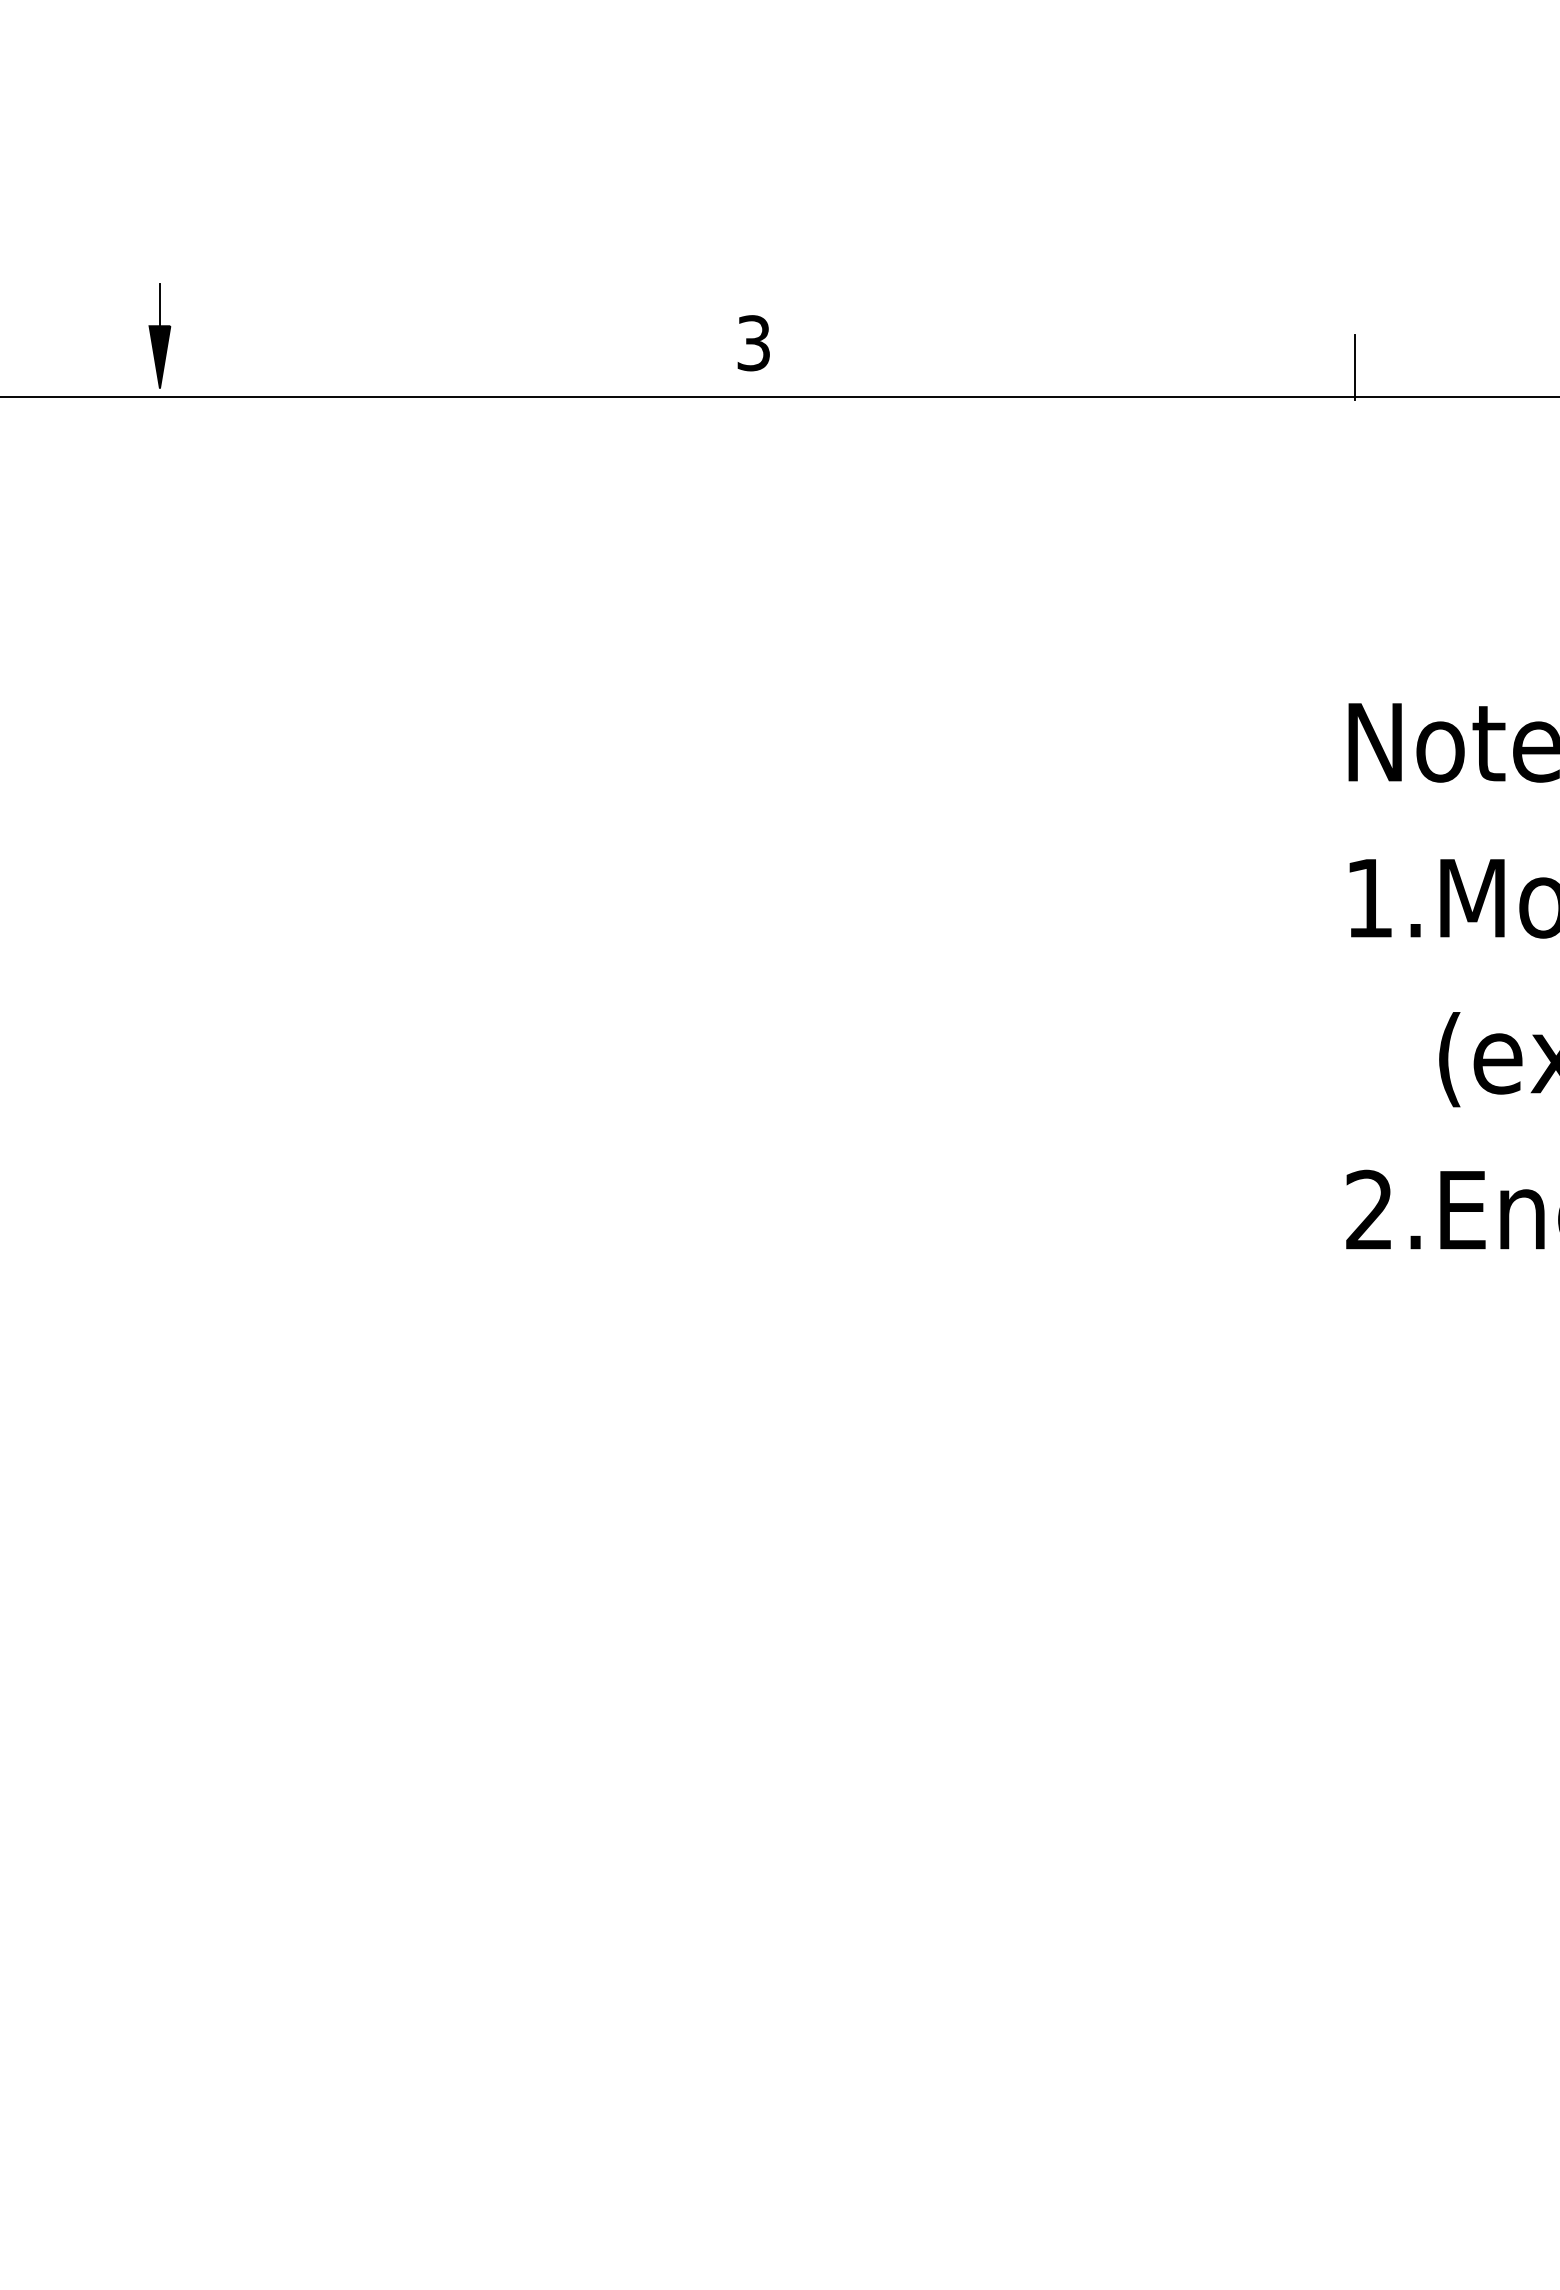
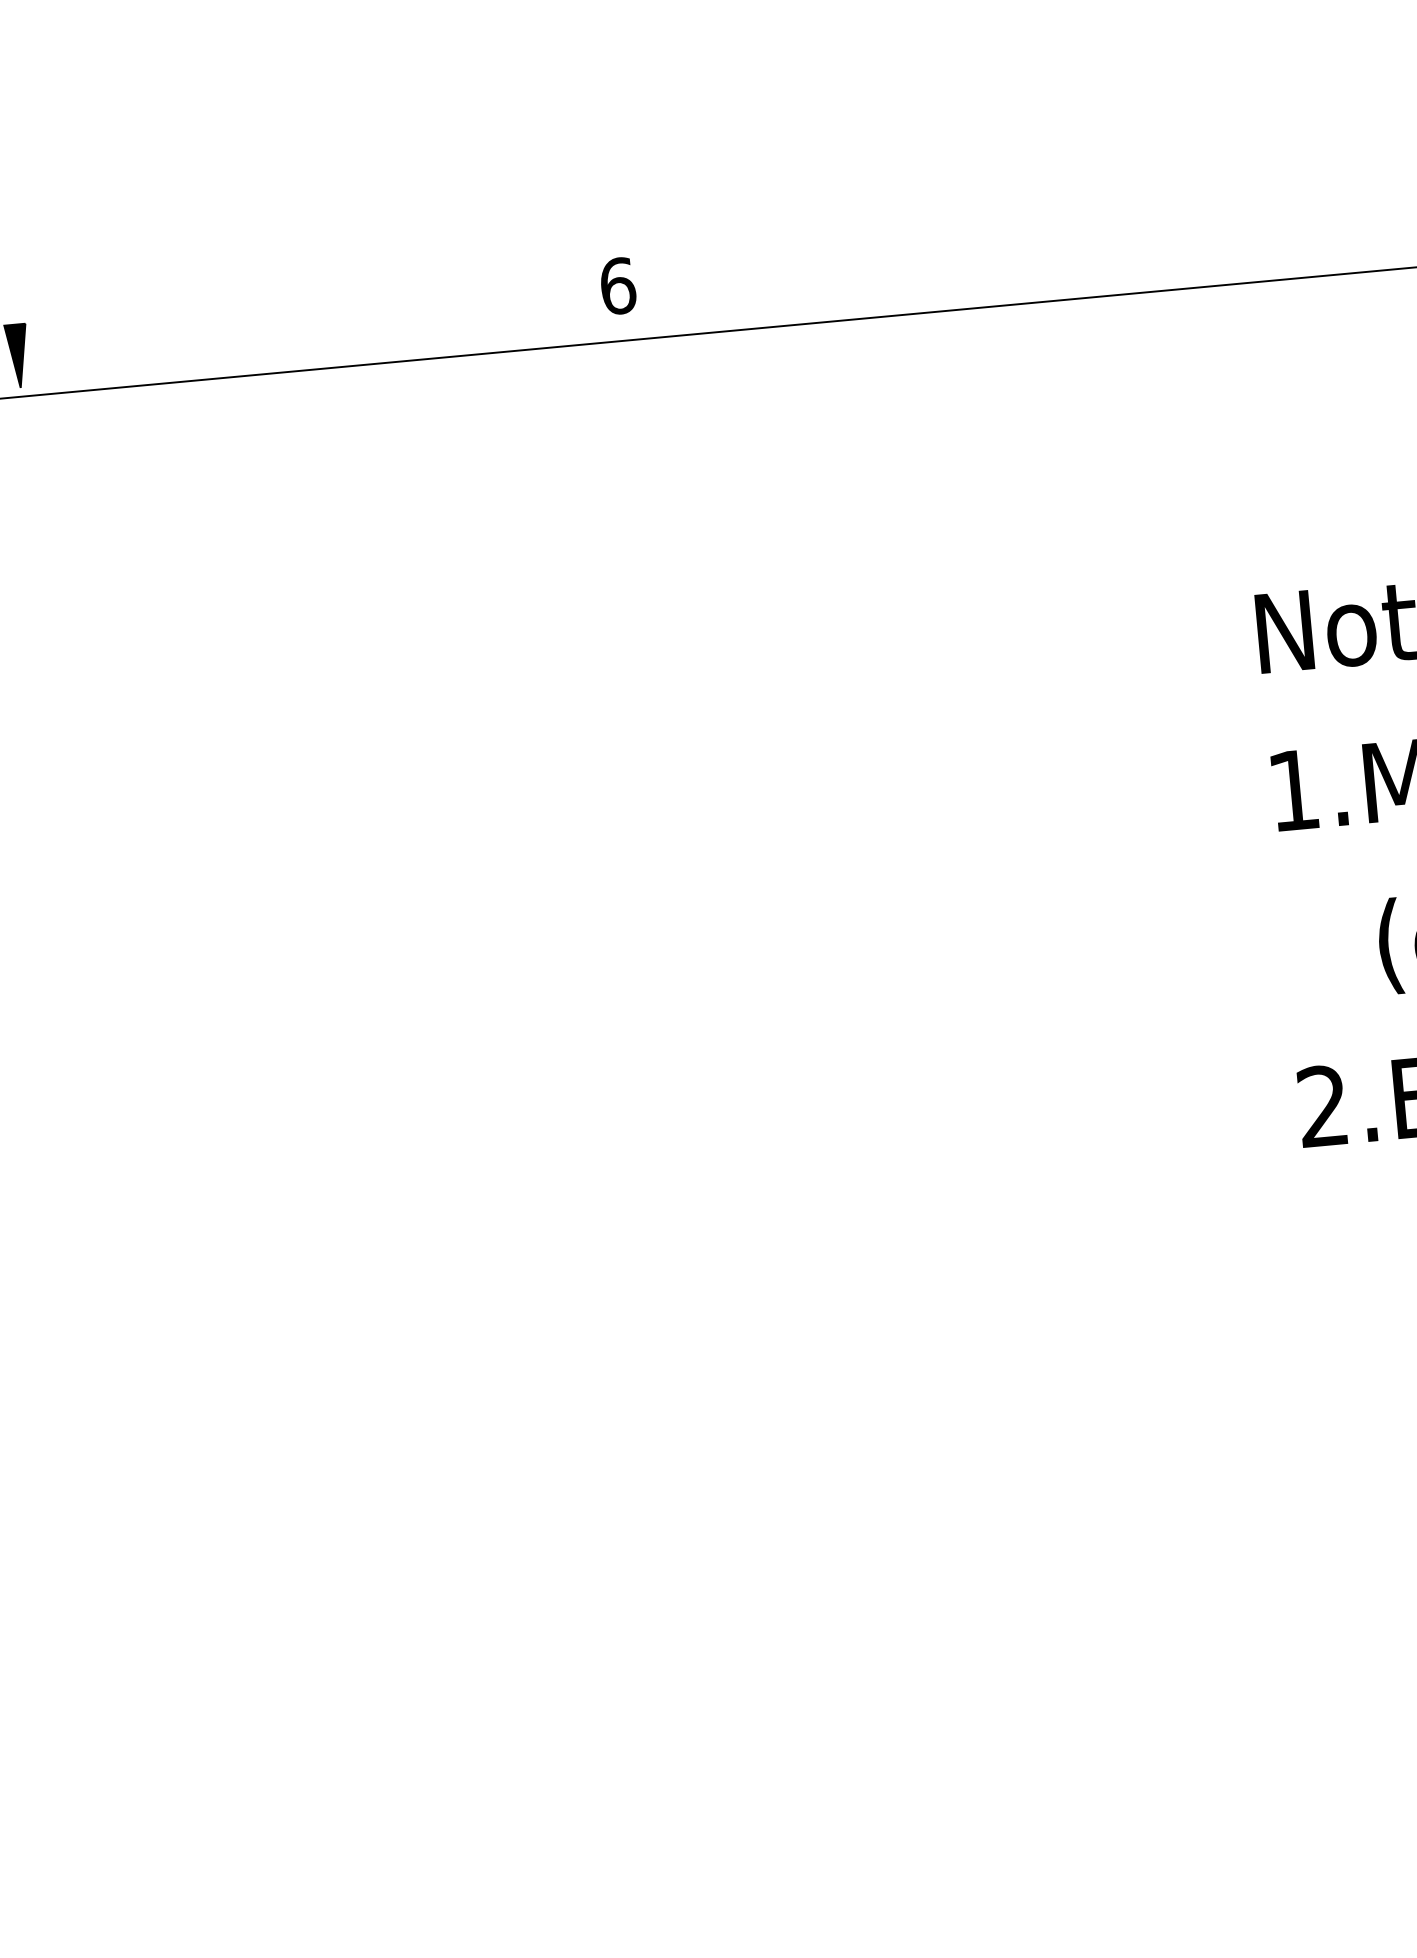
line: (159, 305) -> (12, 303), removed
text: (754, 343) -> (618, 286), 3 -> 6
line: (1354, 366) -> (1228, 253), removed

